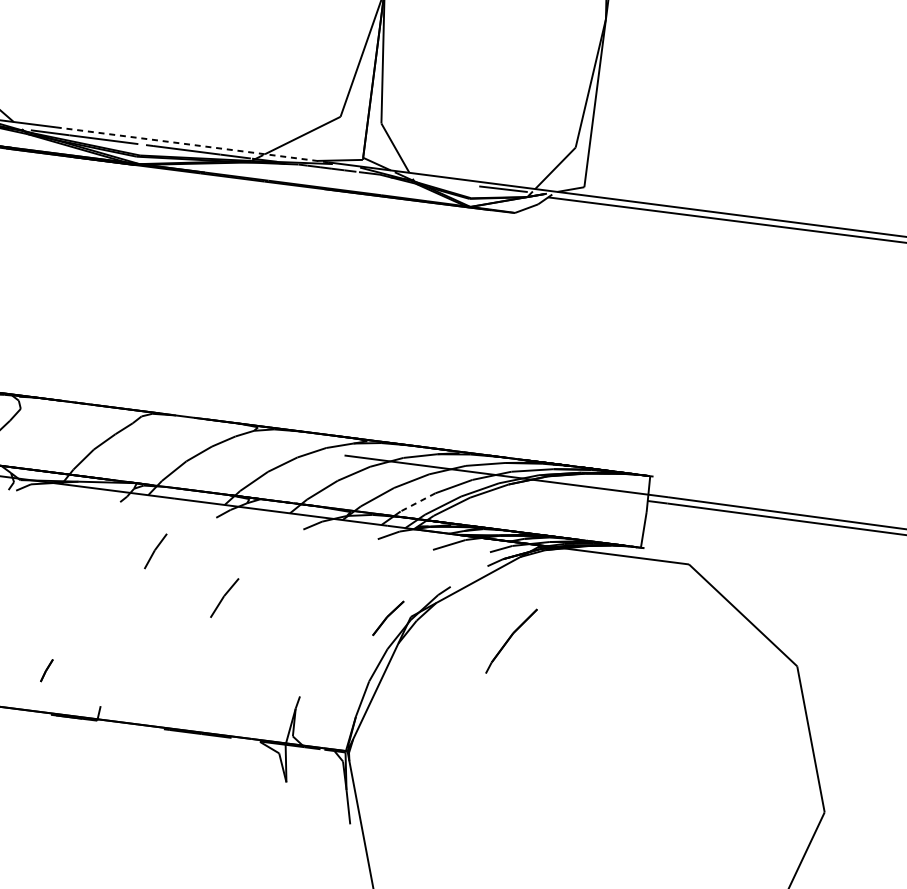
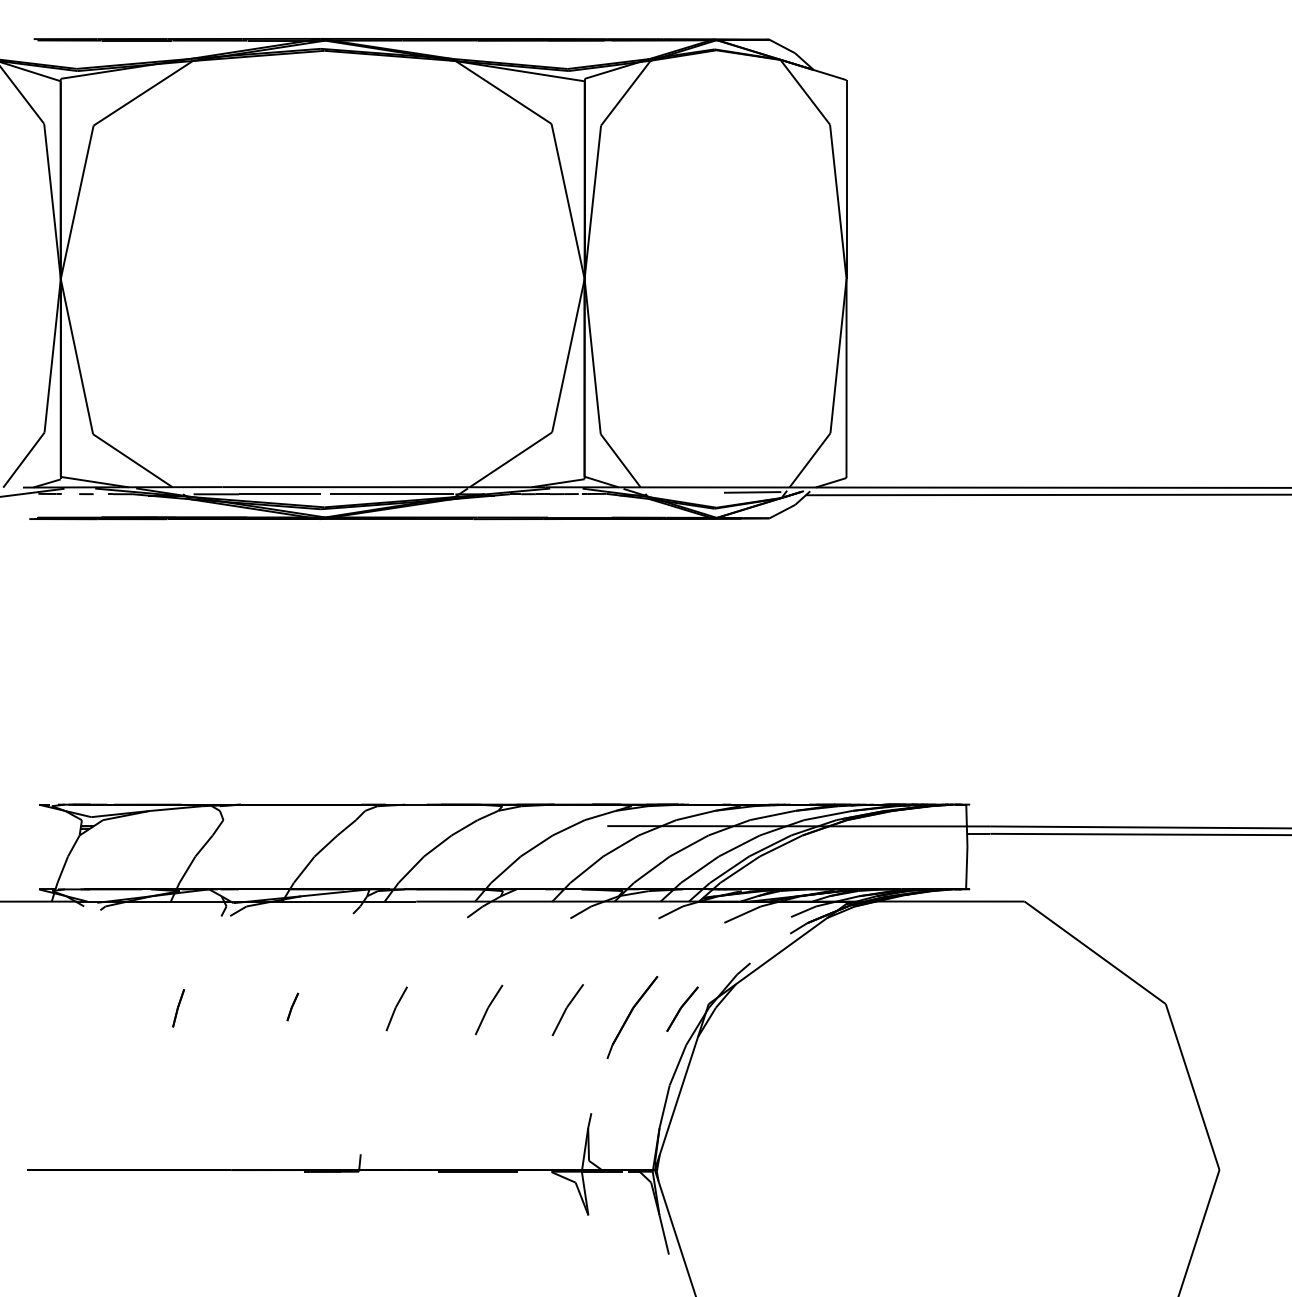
line: (192, 145) -> (383, 487), dashed -> solid
line: (417, 502) -> (699, 870), dashed -> solid
part: (155, 551) -> (396, 1008), moved
part: (290, 607) -> (567, 1010), added
part: (511, 641) -> (632, 1017), moved
line: (46, 670) -> (292, 1006), moved

